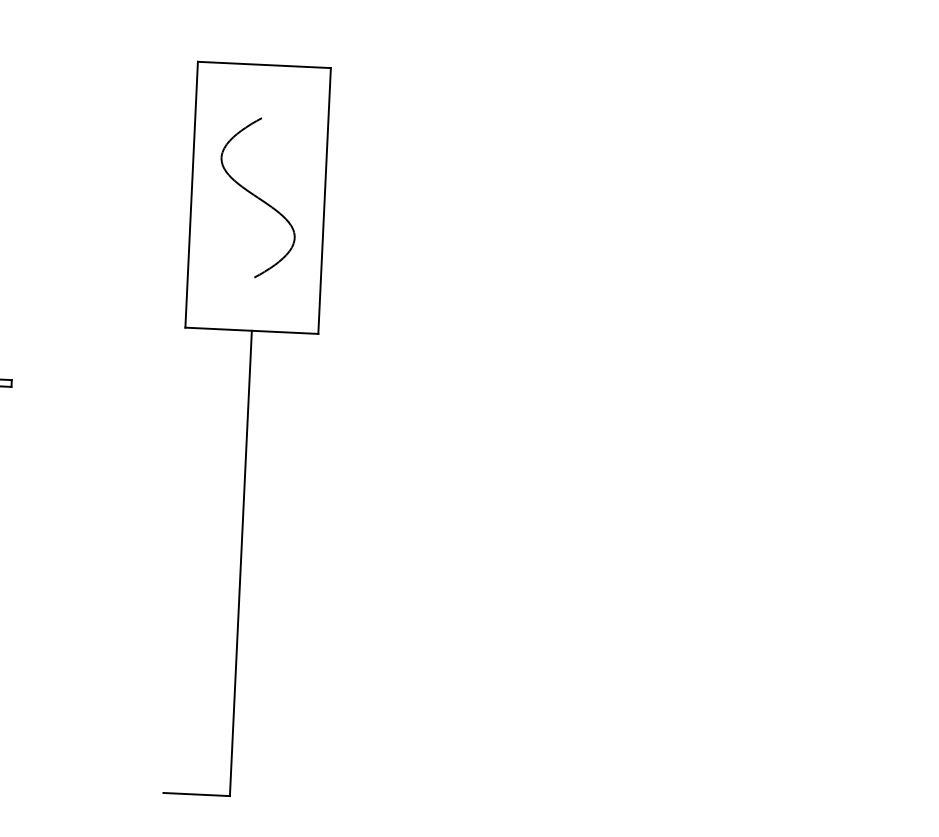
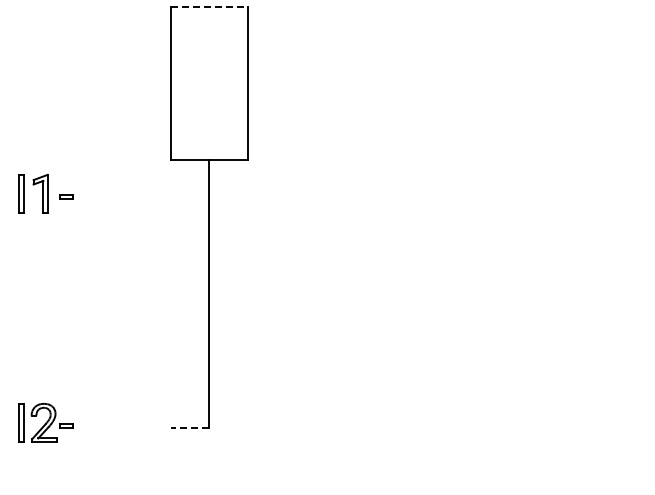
line: (264, 65) -> (209, 7), solid -> dashed
part: (258, 197) -> (209, 83), removed
line: (195, 794) -> (189, 427), solid -> dashed

